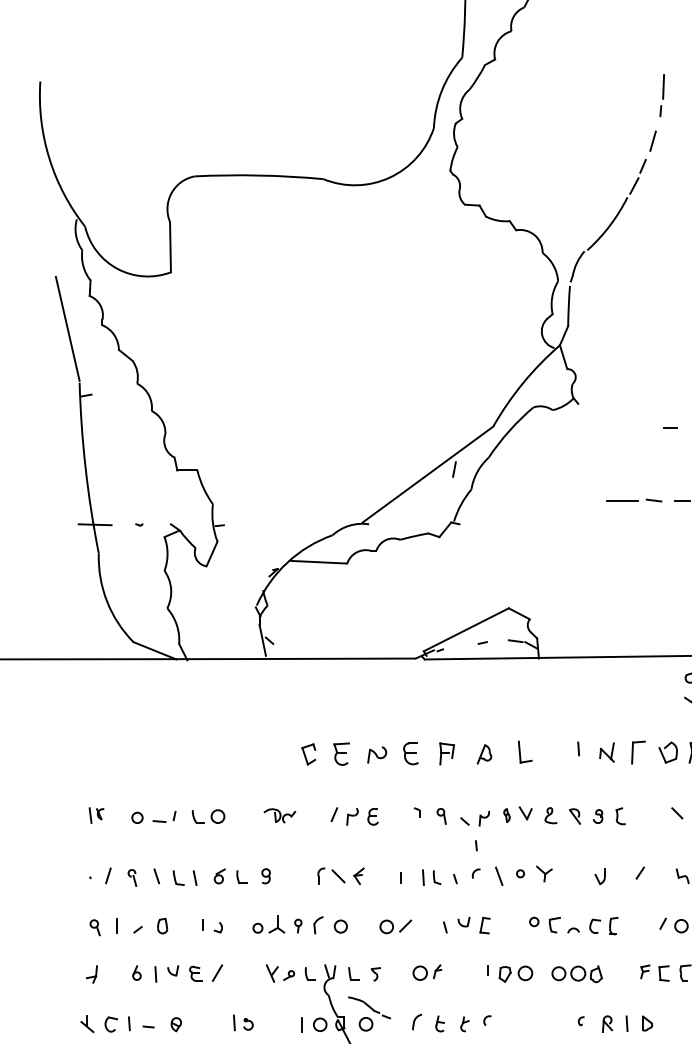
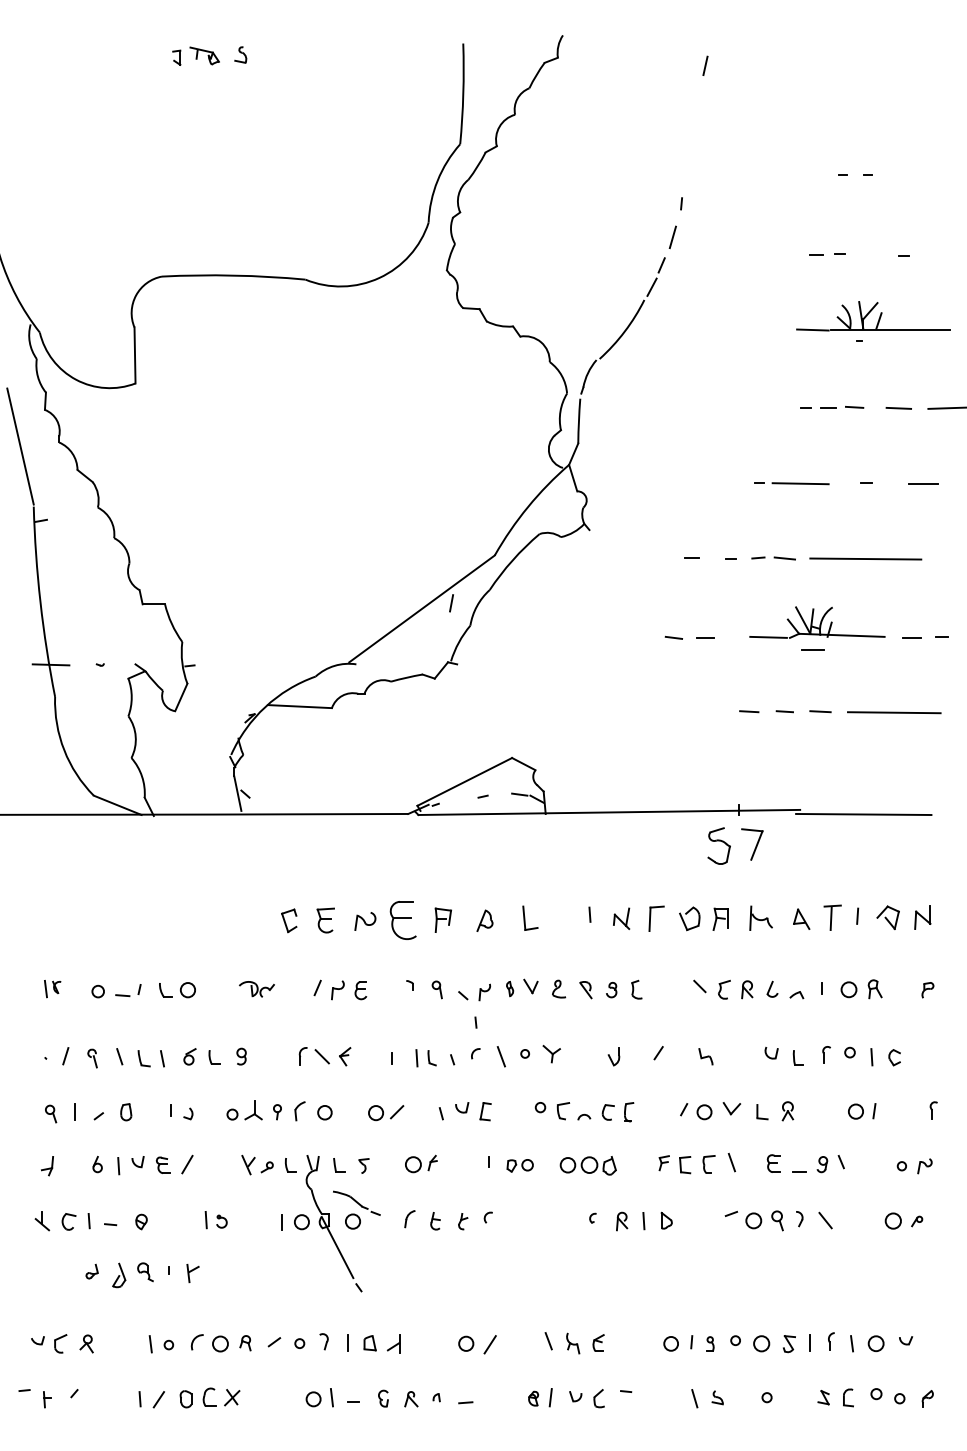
line: (663, 86) -> (684, 176), removed
line: (622, 500) -> (638, 637), removed
part: (410, 753) -> (402, 919), size x1.6
part: (516, 973) -> (520, 1165), size x0.7

